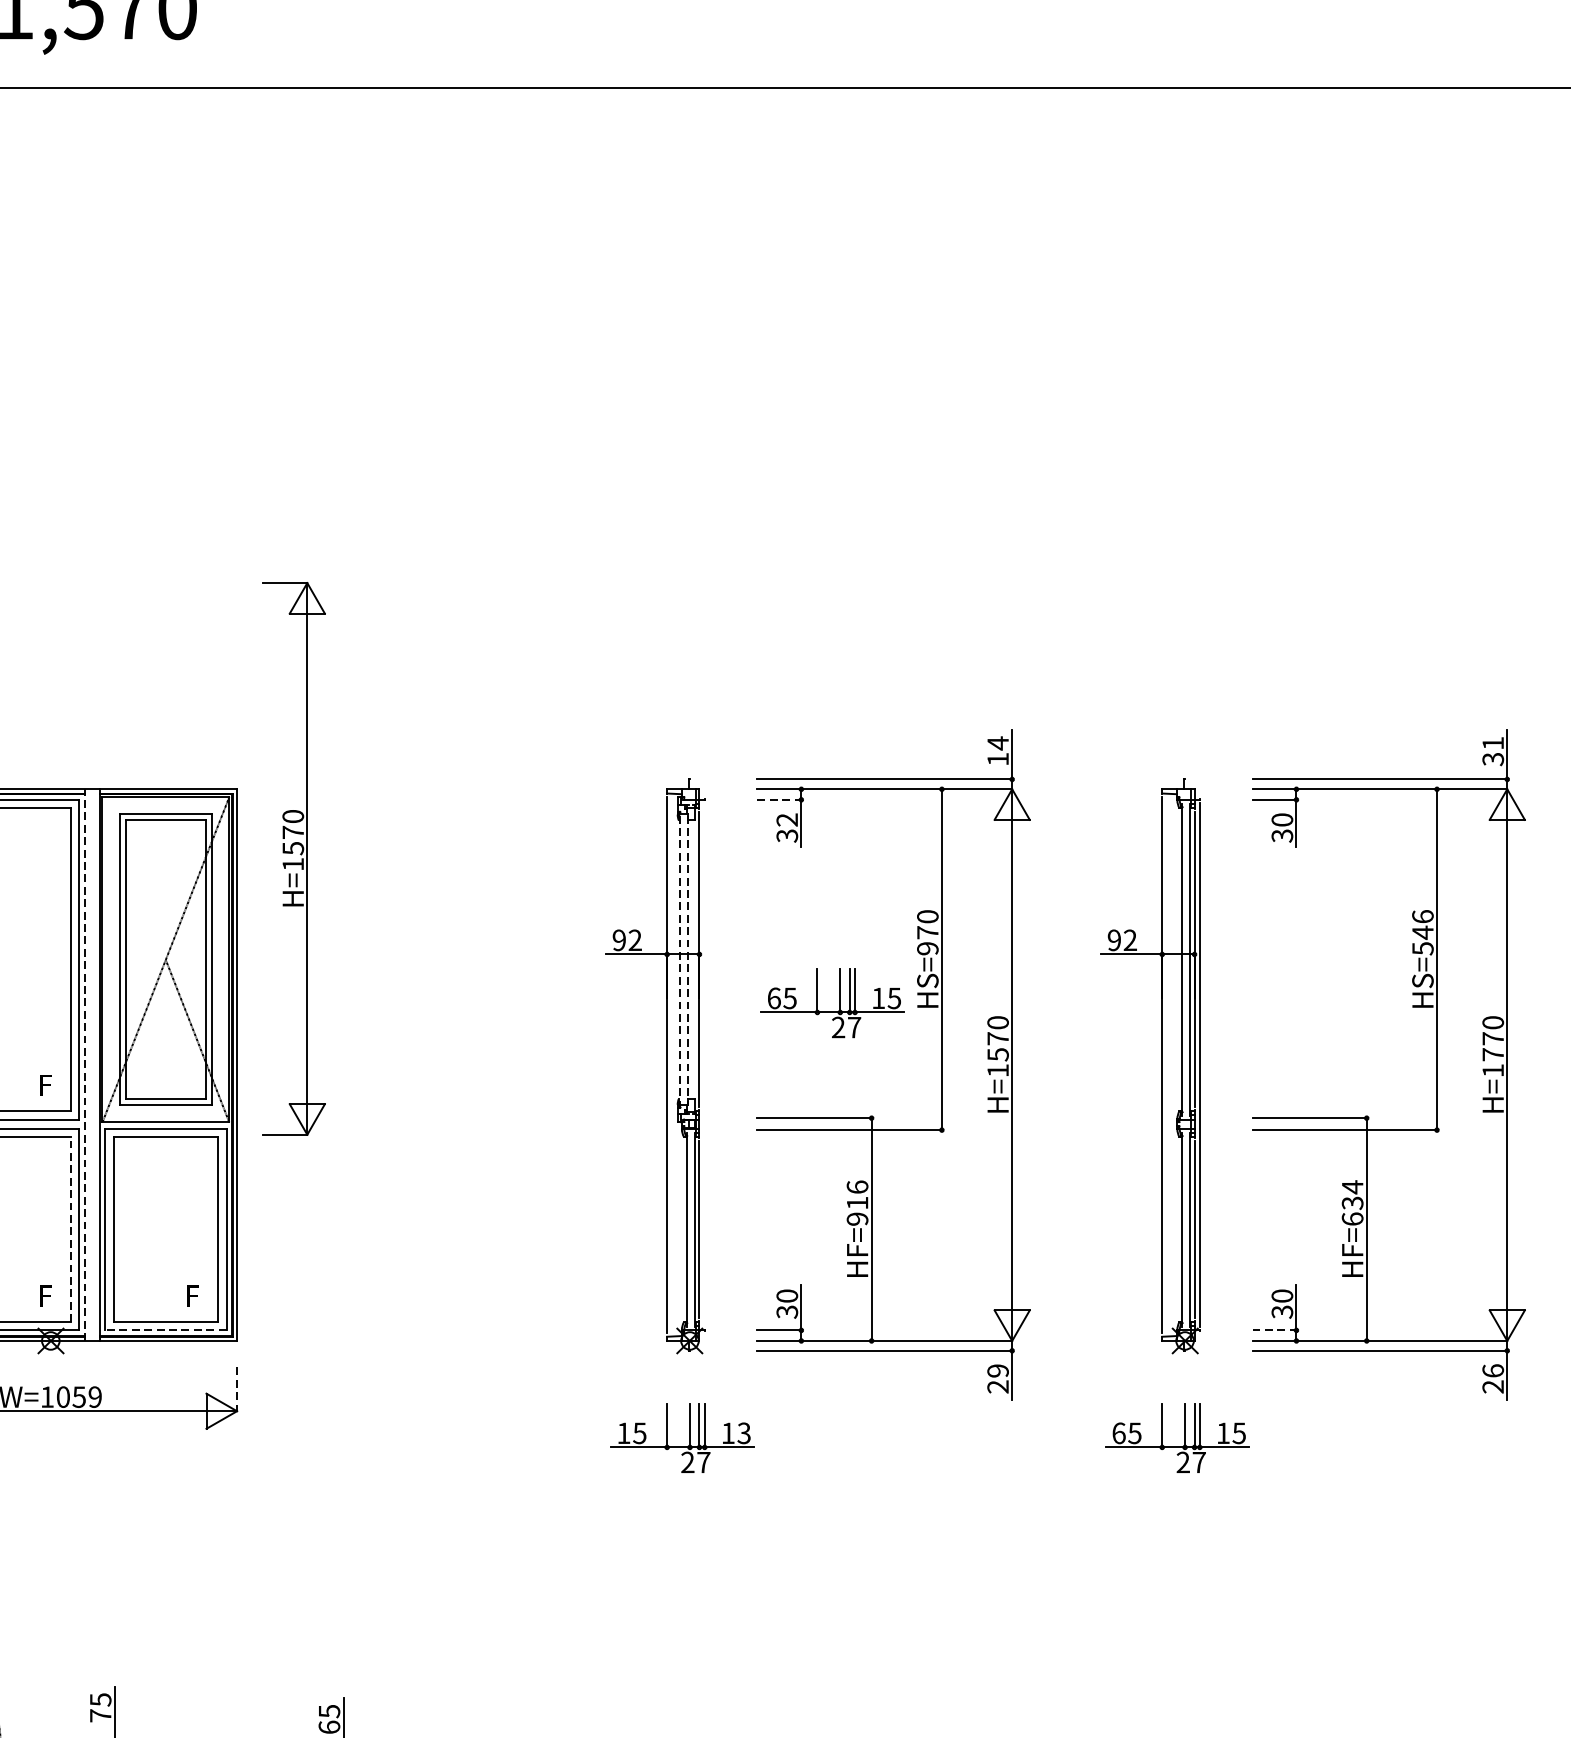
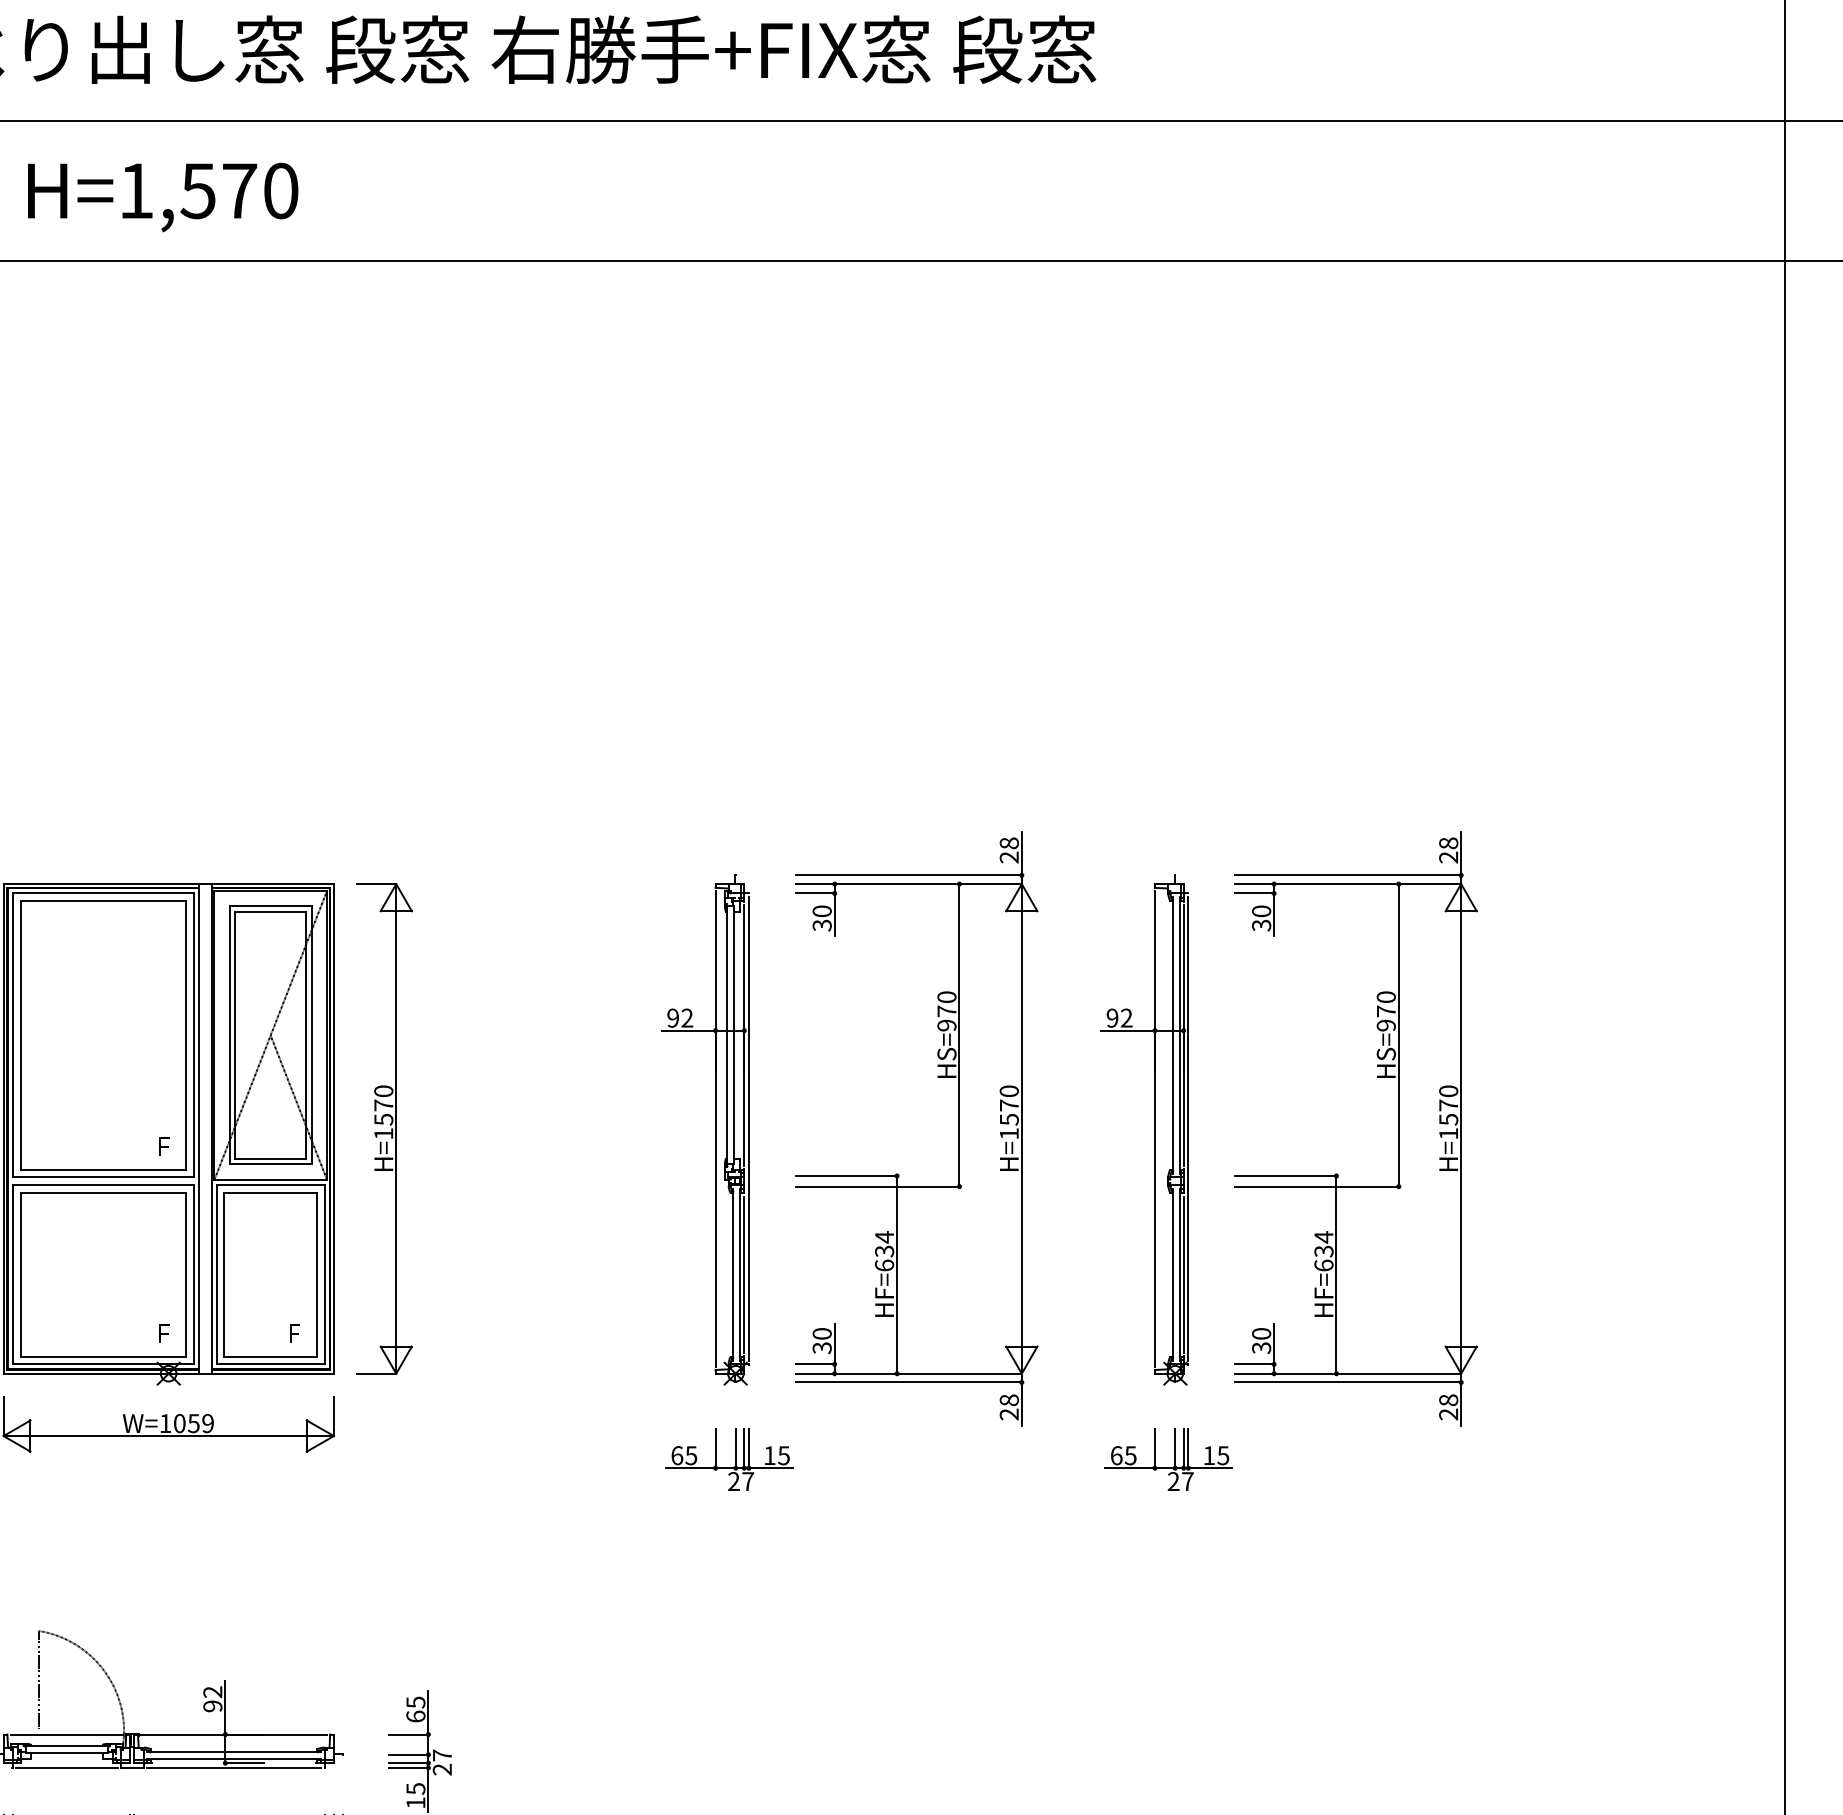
text: (997, 751) -> (1008, 850), 14 -> 28
text: (1492, 751) -> (1448, 850), 31 -> 28
line: (779, 799) -> (815, 893), dashed -> solid
text: (786, 820) -> (821, 911), 32 -> 30
part: (294, 858) -> (384, 1128), moved
text: (1421, 932) -> (1385, 1011), HS=546 -> HS=970
line: (679, 959) -> (726, 1035), dashed -> solid
line: (687, 959) -> (733, 1035), dashed -> solid
part: (832, 1002) -> (862, 1073), removed
text: (1492, 1054) -> (1448, 1119), H=1770 -> H=1570
line: (84, 1064) -> (198, 1128), dashed -> solid
line: (704, 1064) -> (748, 1128), added
text: (857, 1203) -> (884, 1251), HF=916 -> HF=634
line: (70, 1229) -> (186, 1274), dashed -> solid
line: (165, 1330) -> (270, 1364), dashed -> solid
line: (1275, 1330) -> (1255, 1364), dashed -> solid
text: (997, 1371) -> (1008, 1400), 29 -> 28
text: (1492, 1371) -> (1448, 1400), 26 -> 28
line: (236, 1390) -> (333, 1417), dashed -> solid
text: (624, 1433) -> (677, 1455), 15 -> 65
text: (743, 1433) -> (783, 1455), 13 -> 15
text: (100, 1708) -> (212, 1699), 75 -> 92

